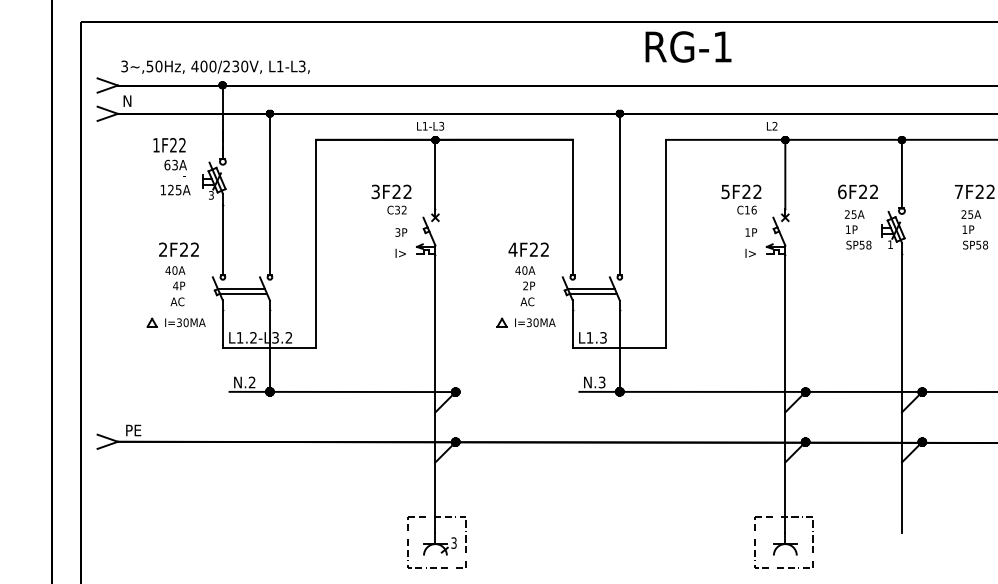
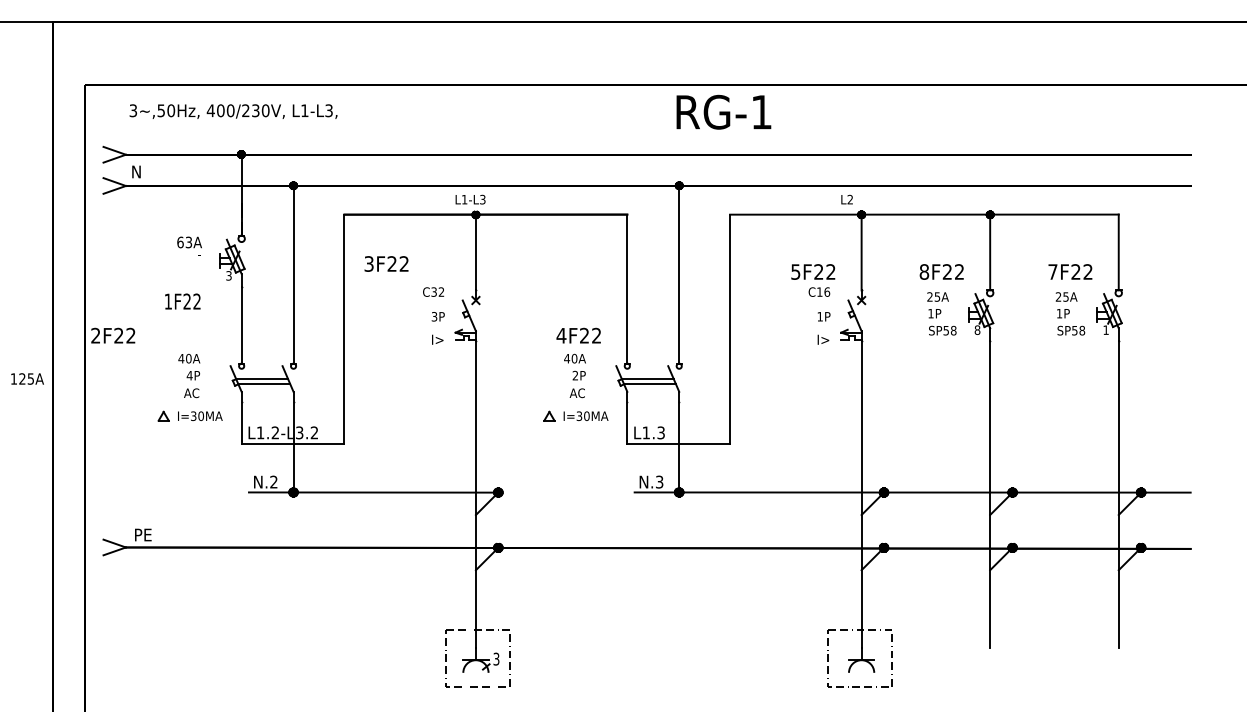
text: (688, 46) -> (723, 111), moved
text: (215, 67) -> (233, 111), moved
text: (169, 145) -> (182, 301), moved
text: (175, 189) -> (27, 378), moved
text: (391, 191) -> (386, 263), moved
text: (842, 191) -> (924, 271), 6F22 -> 8F22
text: (890, 244) -> (977, 329), 1 -> 8
text: (179, 249) -> (113, 335), moved

